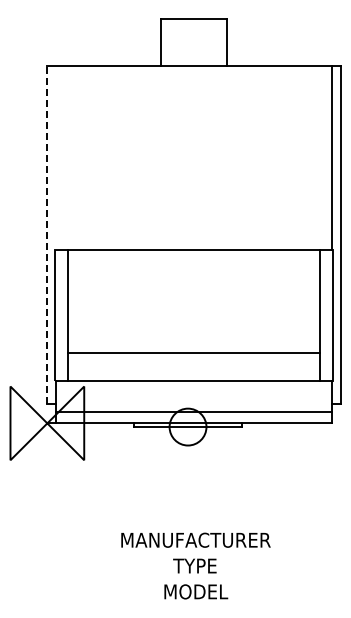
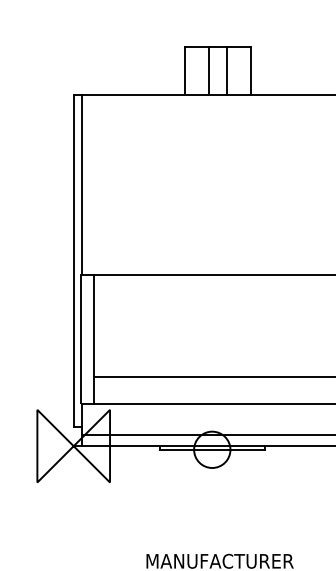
line: (184, 42) -> (208, 70), added
line: (203, 42) -> (227, 70), added
line: (55, 158) -> (81, 185), added
line: (47, 235) -> (73, 261), dashed -> solid

